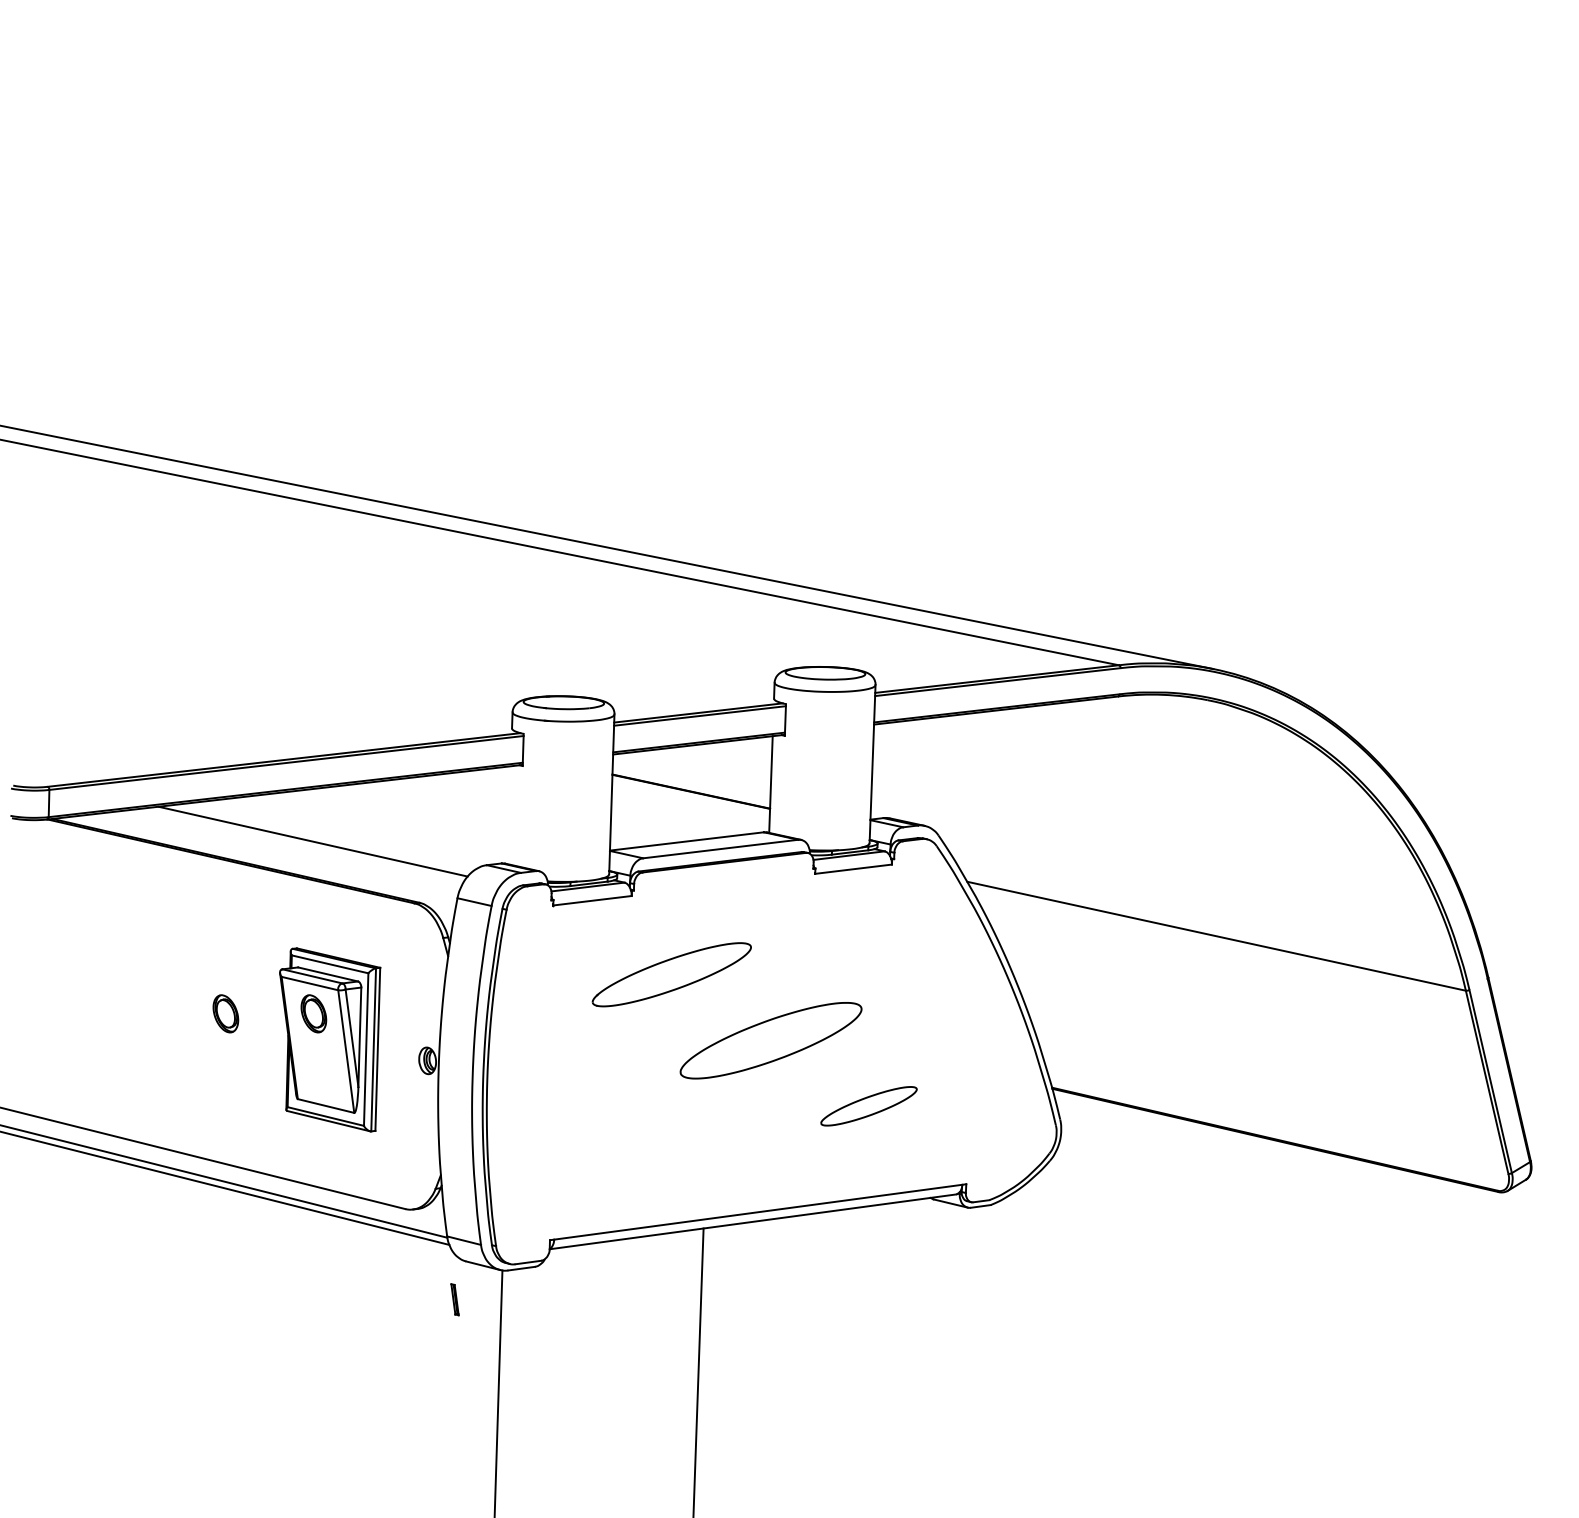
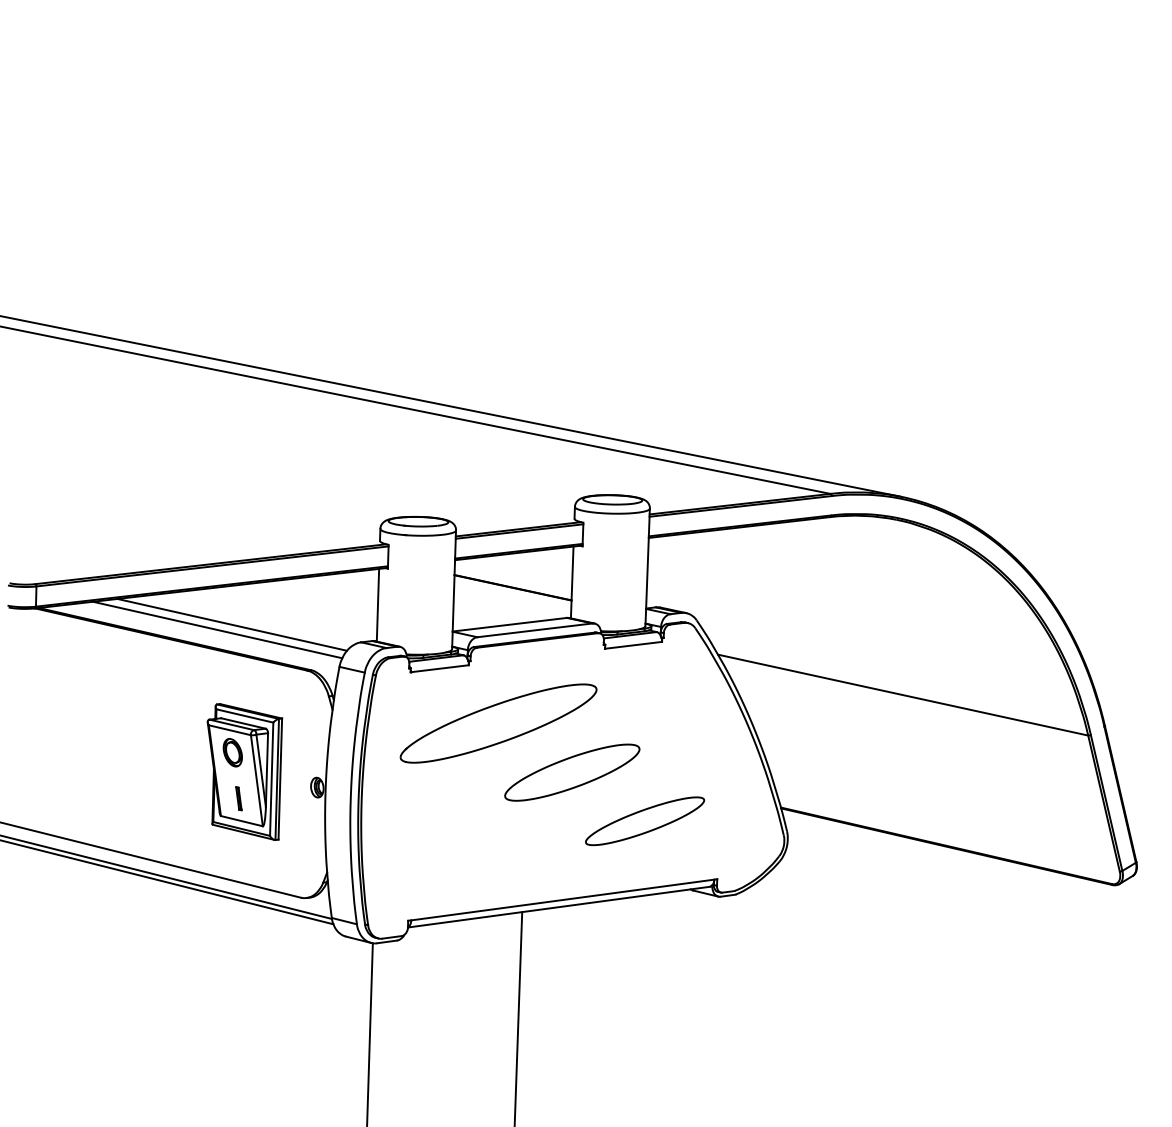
line: (508, 815) -> (377, 605), added
line: (293, 848) -> (217, 629), added
part: (671, 974) -> (498, 723), size x1.67
part: (225, 1013) -> (167, 752), removed
part: (868, 1106) -> (644, 821), size x1.67
part: (454, 1299) -> (238, 798), moved

